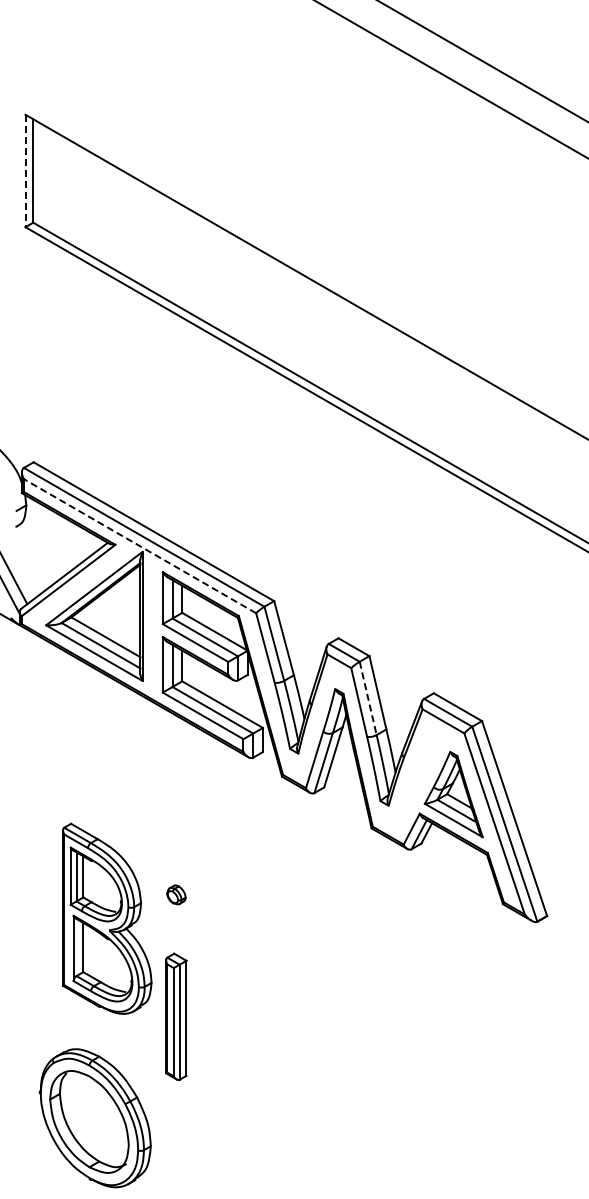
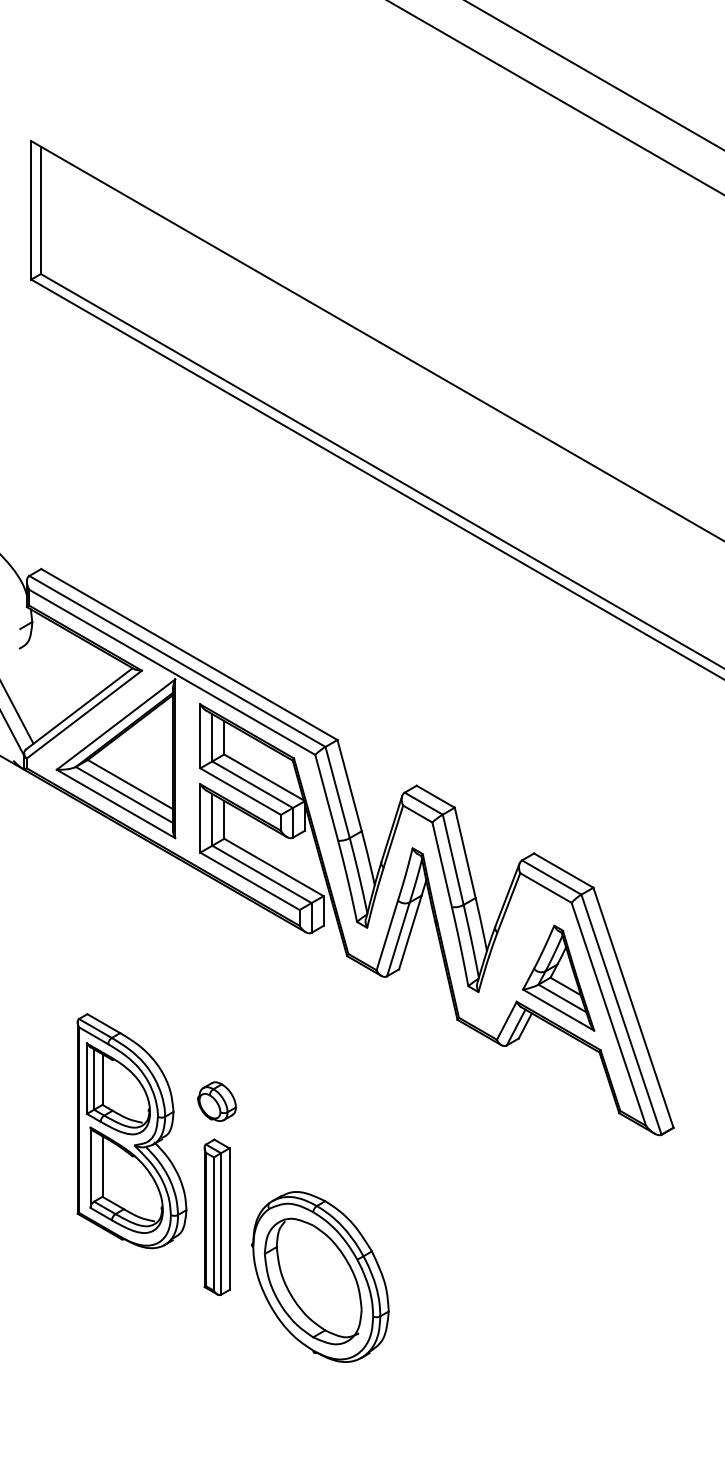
line: (25, 171) -> (31, 211), dashed -> solid
line: (139, 545) -> (171, 671), dashed -> solid
line: (368, 698) -> (453, 859), dashed -> solid
part: (176, 894) -> (217, 1101), size x1.67
part: (176, 1016) -> (217, 1216), moved
part: (94, 1118) -> (319, 1277), moved

